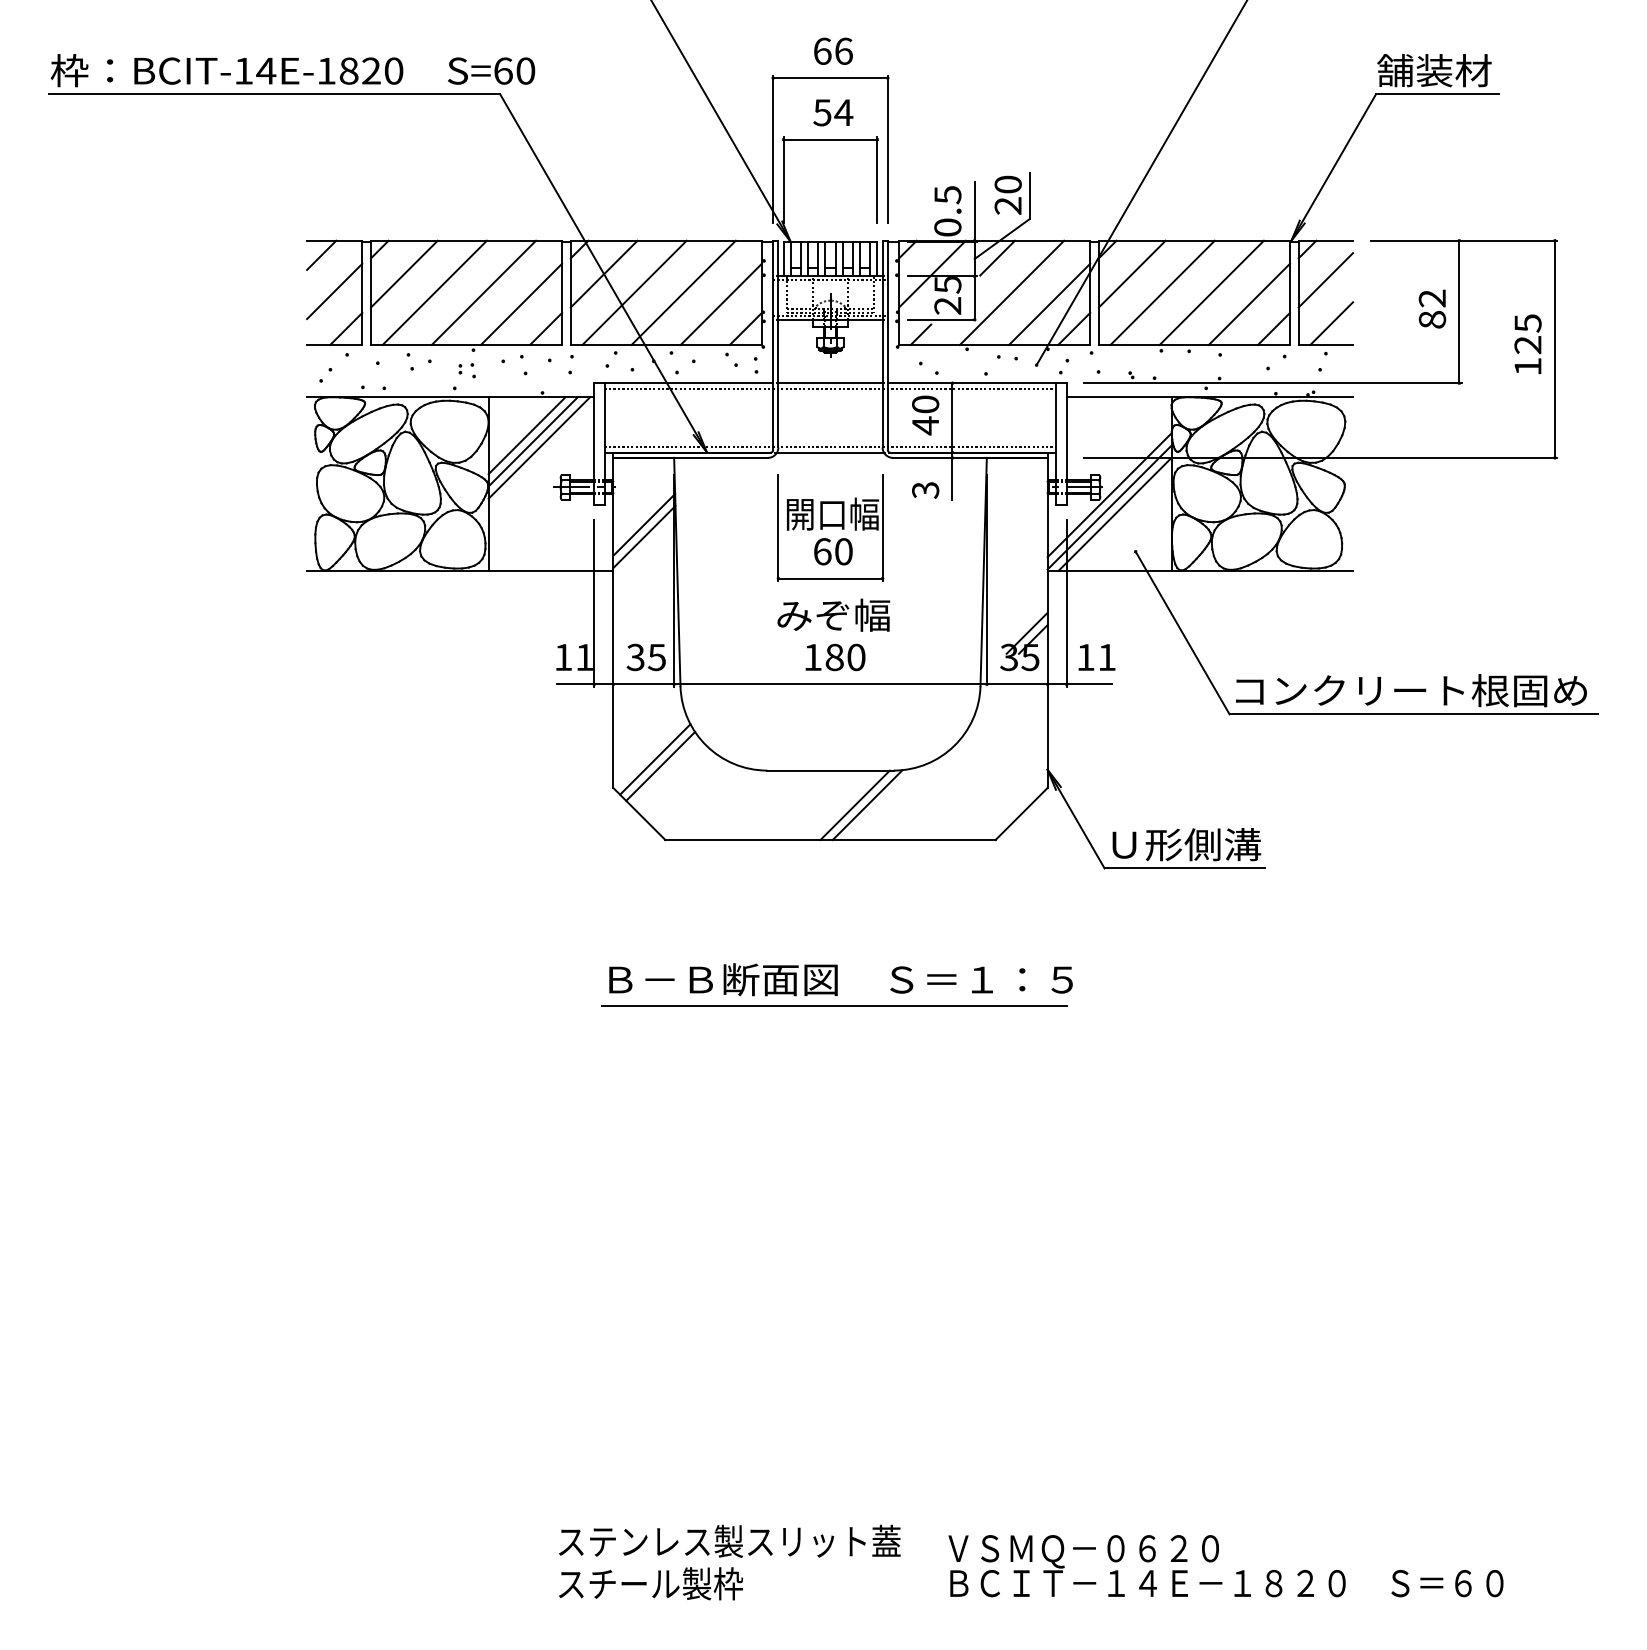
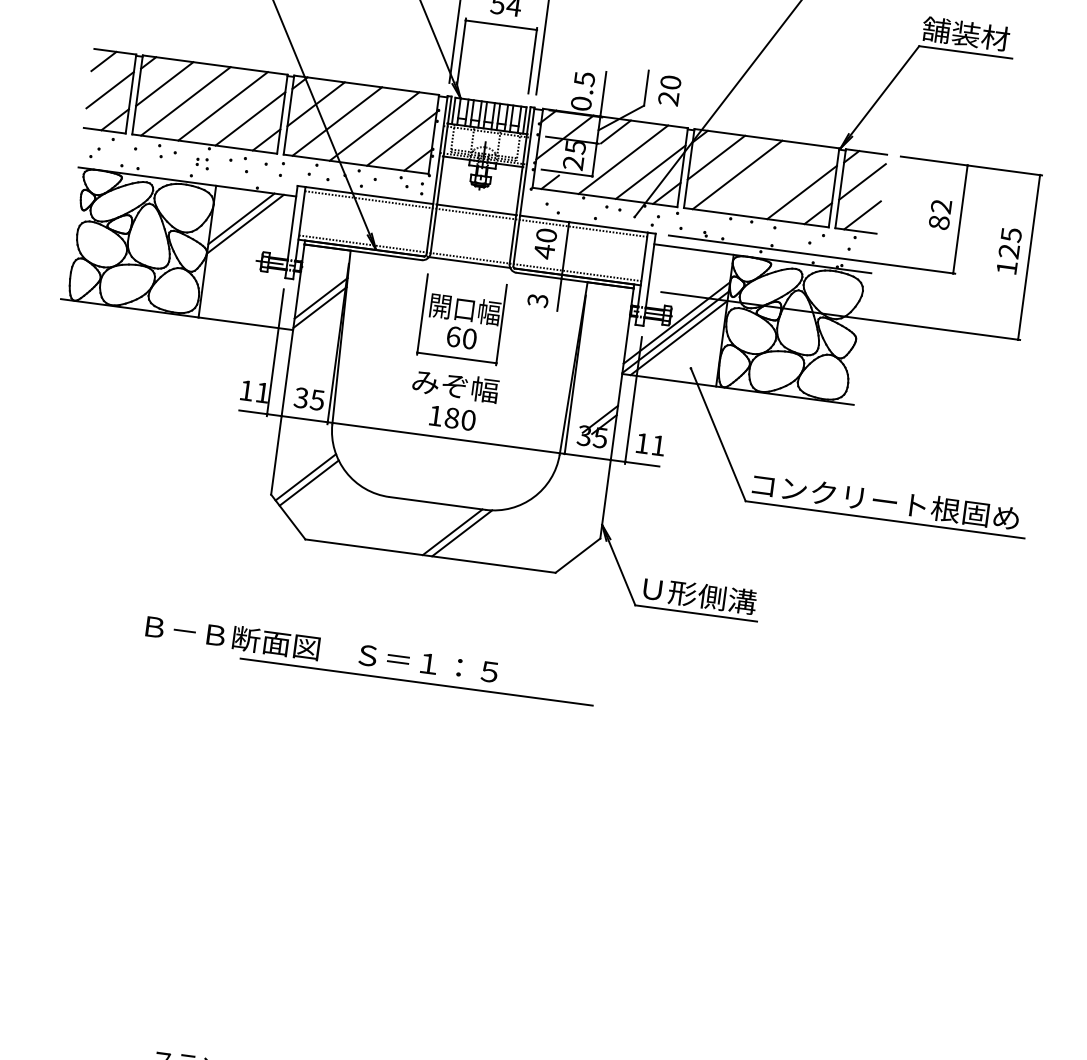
text: (1007, 194) -> (669, 90), moved
line: (1211, 292) -> (774, 179), removed
line: (539, 447) -> (249, 229), removed
text: (840, 979) -> (321, 649), moved

